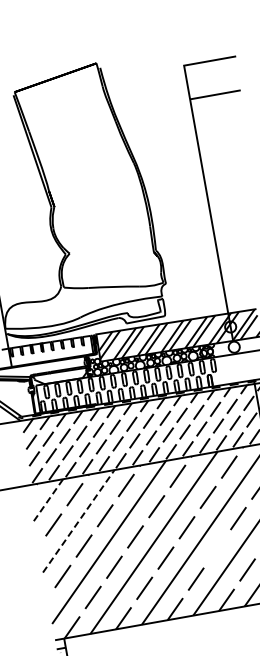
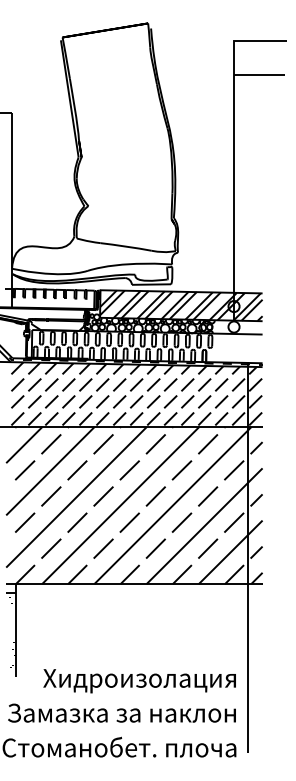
line: (48, 500) -> (24, 445), dashed -> solid
line: (78, 520) -> (50, 470), dashed -> solid
line: (216, 548) -> (181, 522), added

